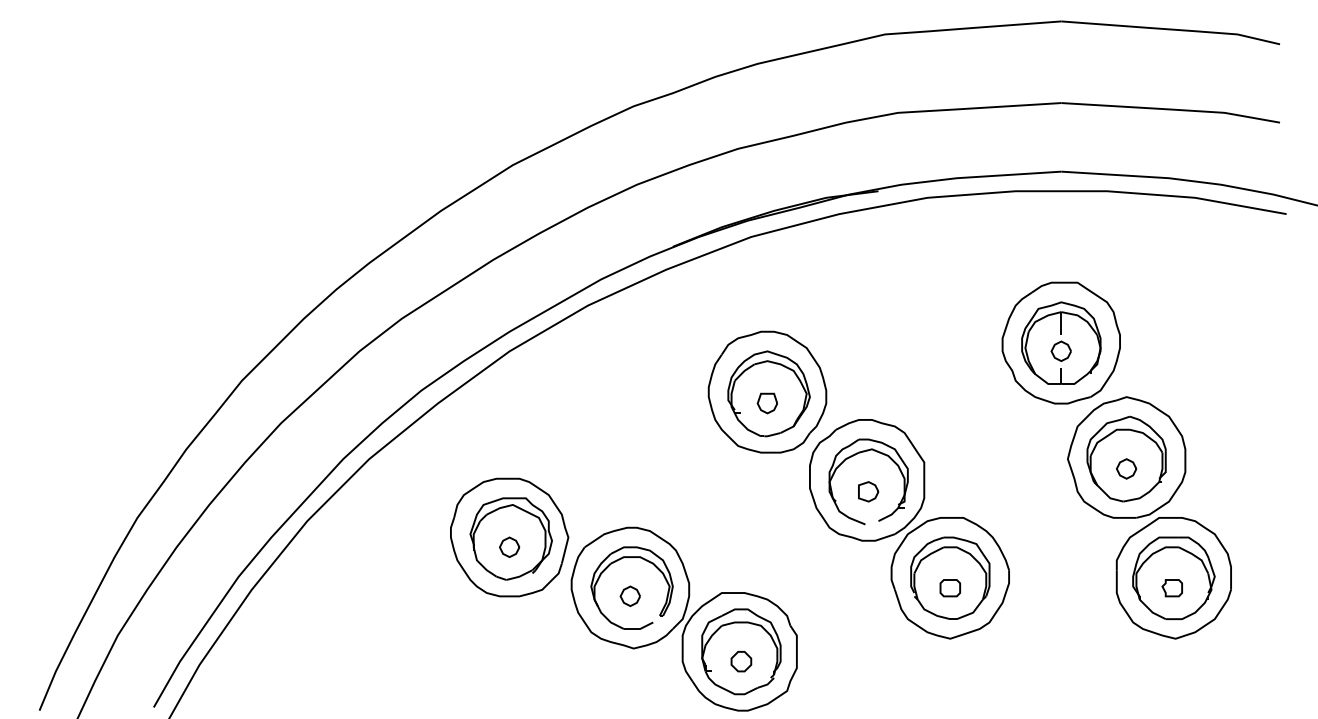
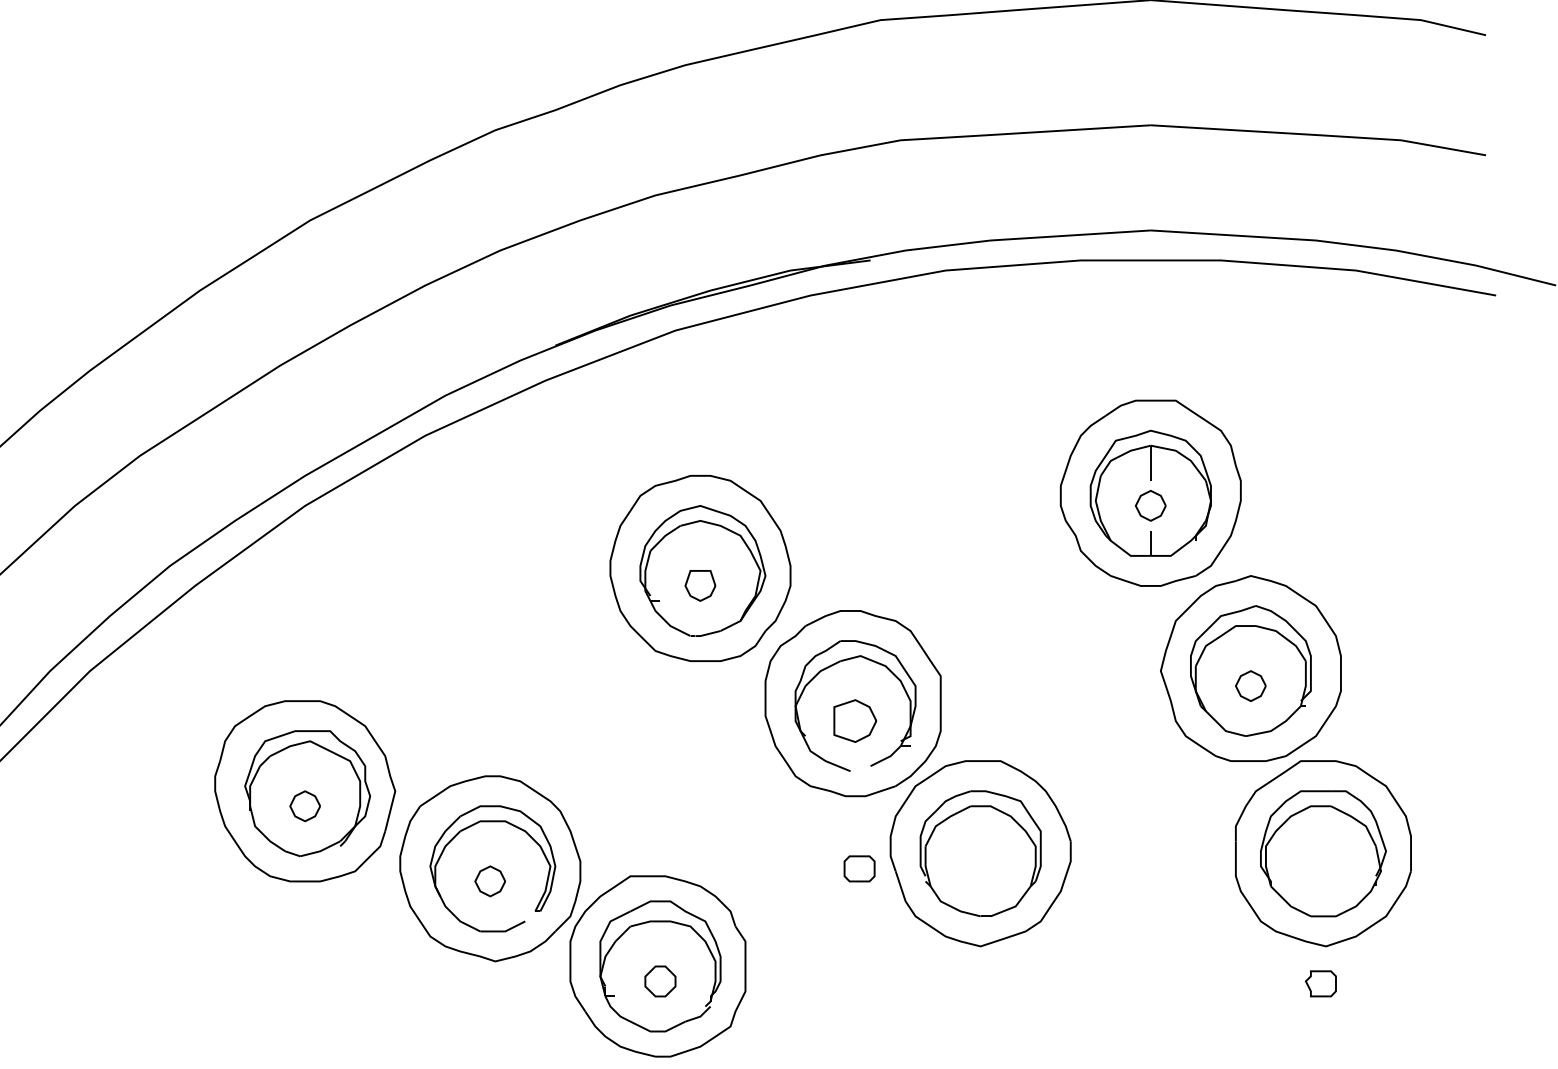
part: (868, 491) -> (855, 720), size x1.4
part: (949, 588) -> (858, 869), moved
part: (1171, 588) -> (1319, 984), moved

